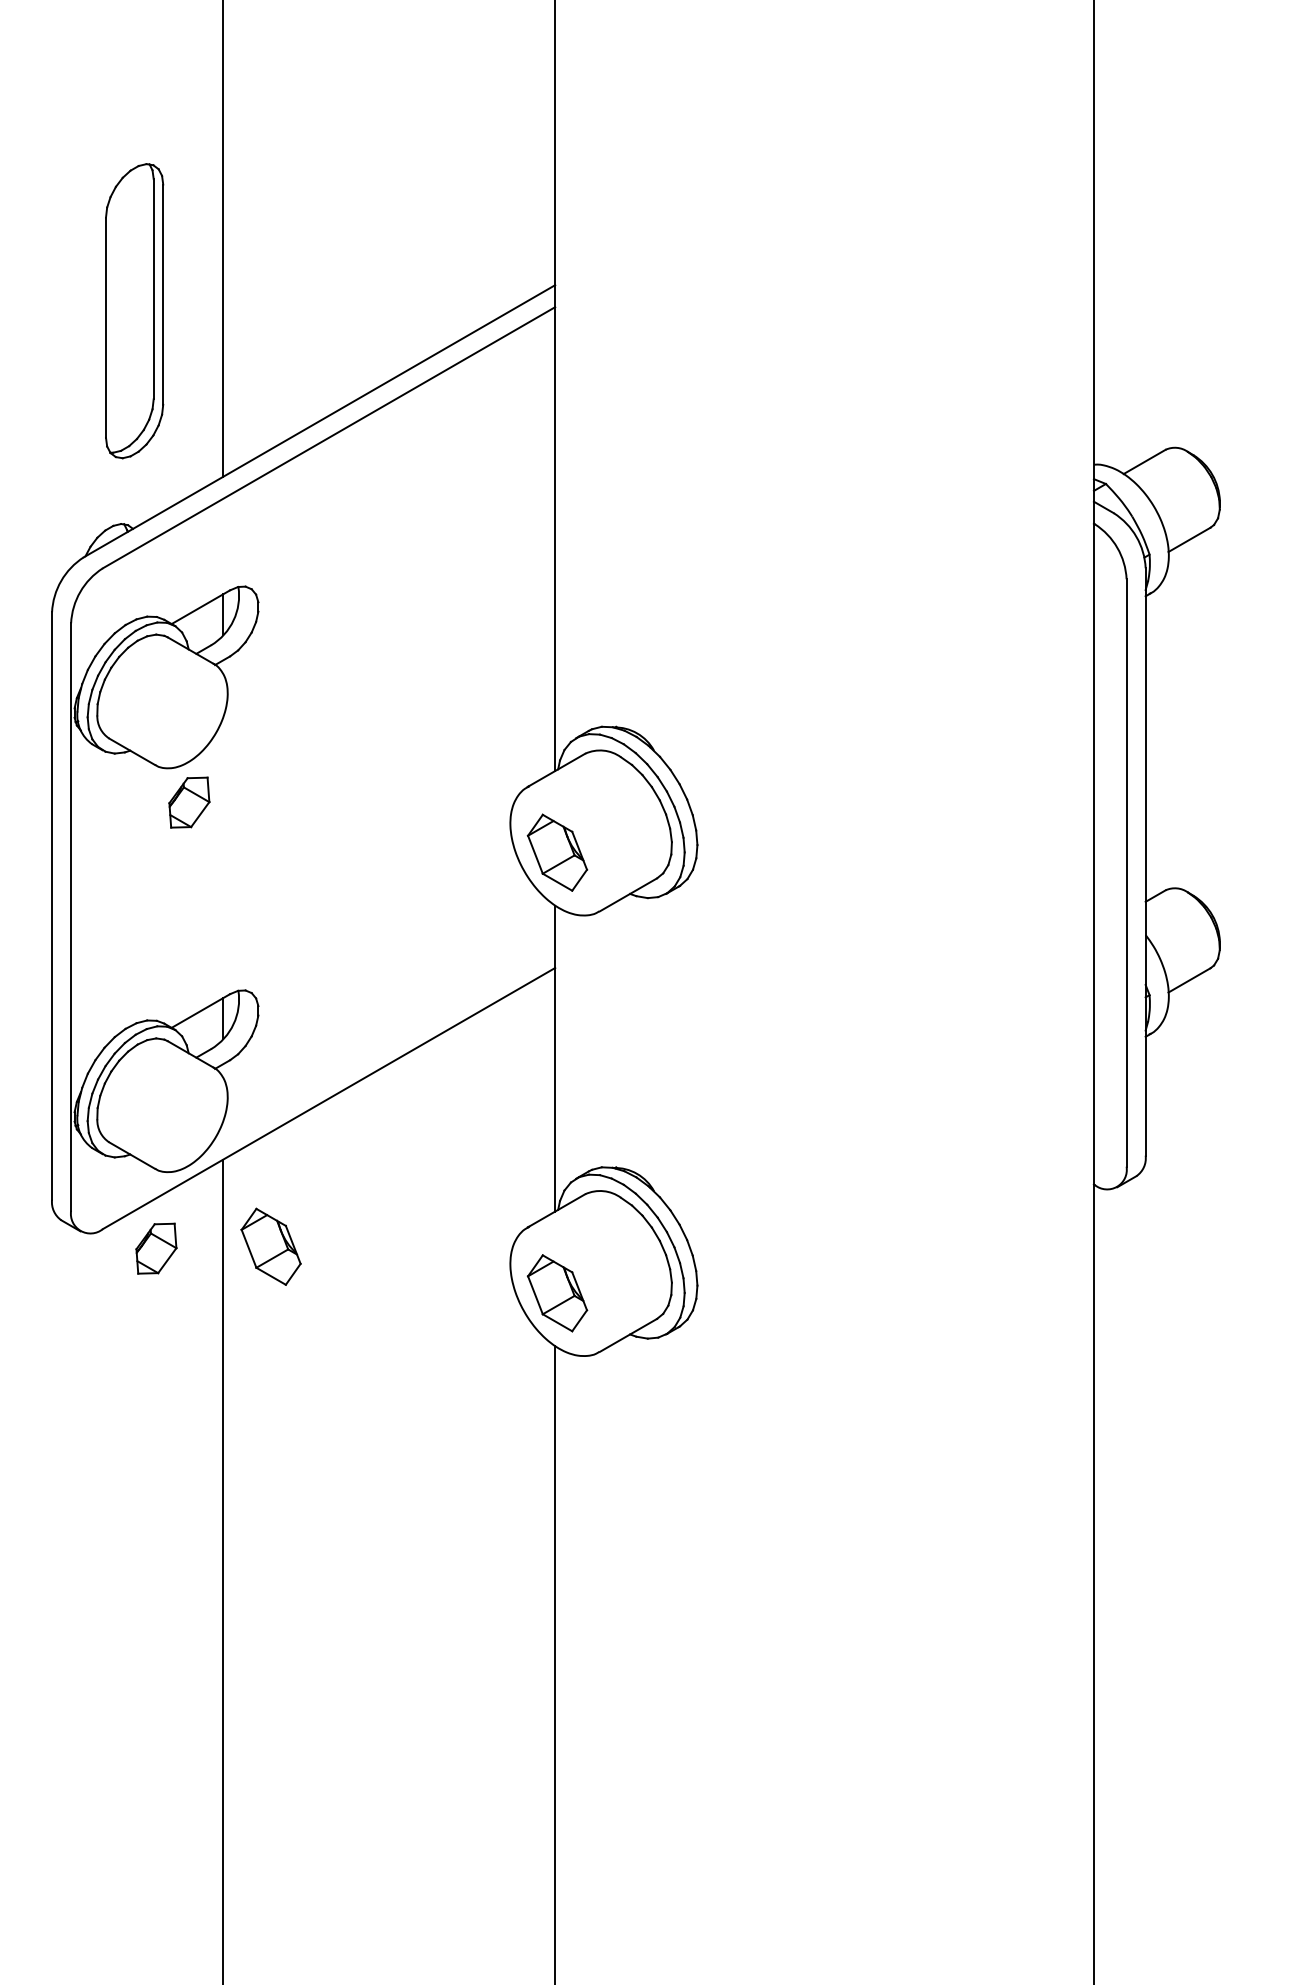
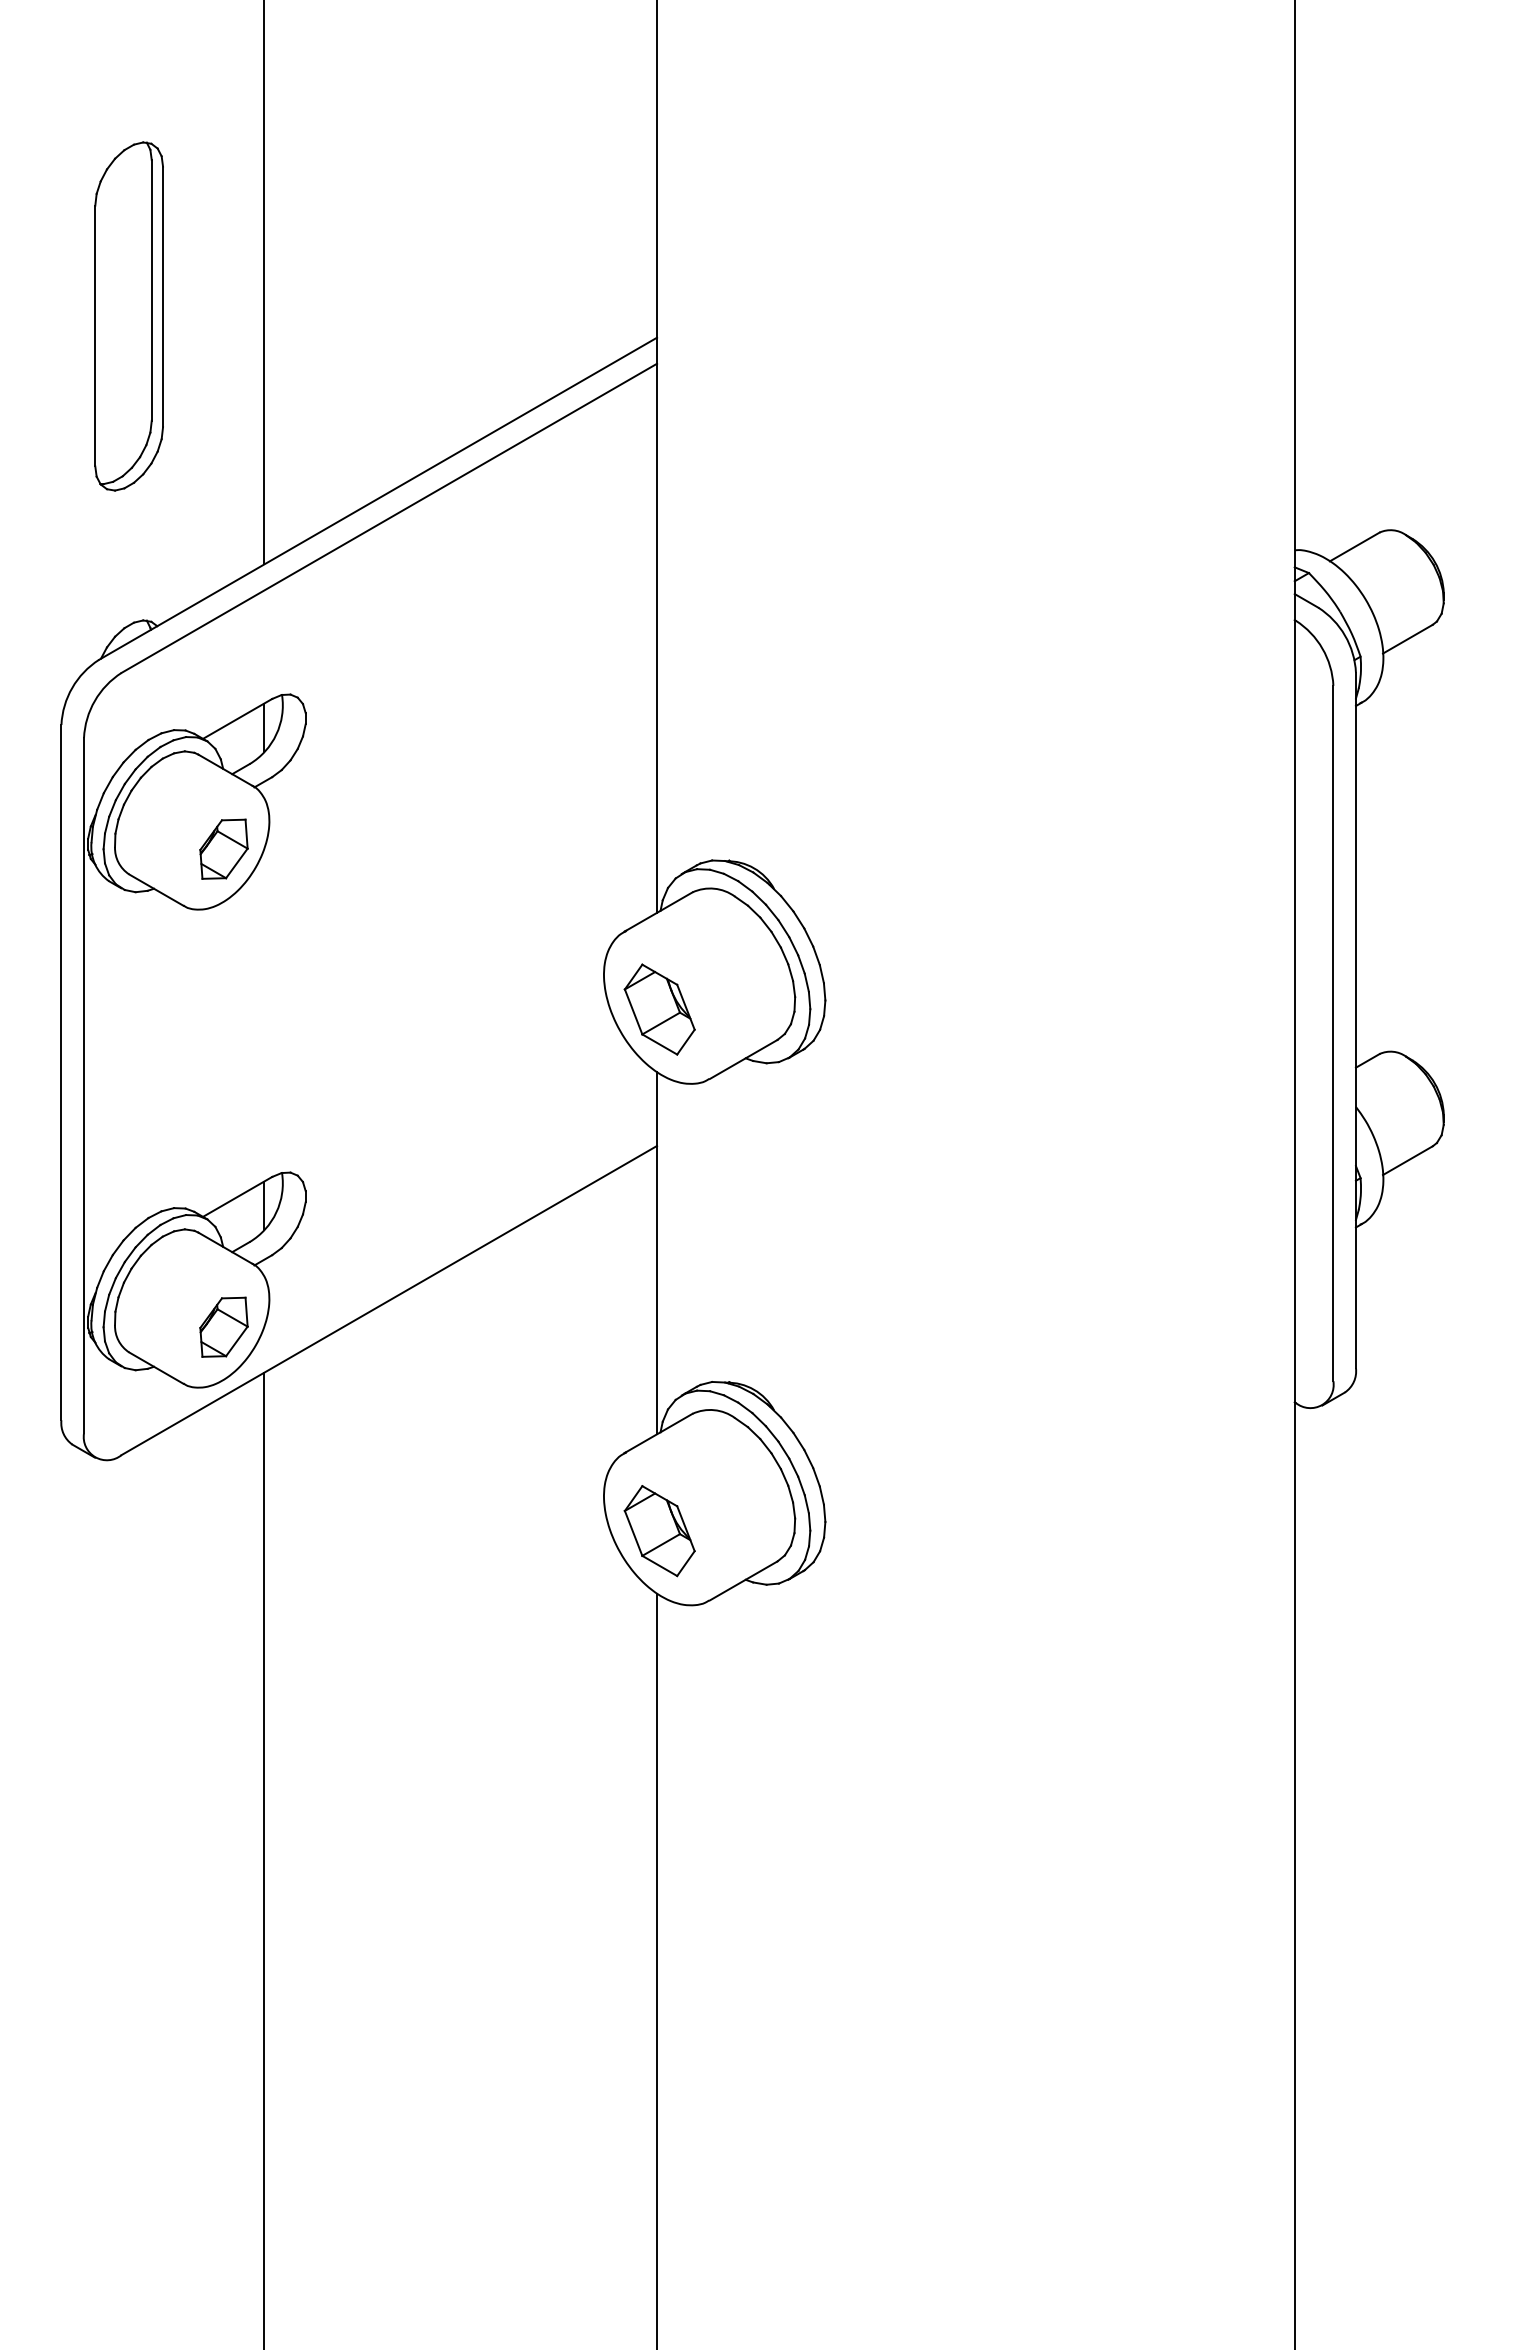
part: (134, 311) -> (128, 316), moved
part: (188, 801) -> (223, 848), moved
part: (270, 1247) -> (320, 1476), removed
part: (156, 1248) -> (223, 1326), moved

